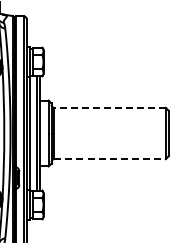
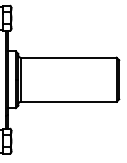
line: (110, 107) -> (69, 57), dashed -> solid
line: (110, 159) -> (69, 102), dashed -> solid

